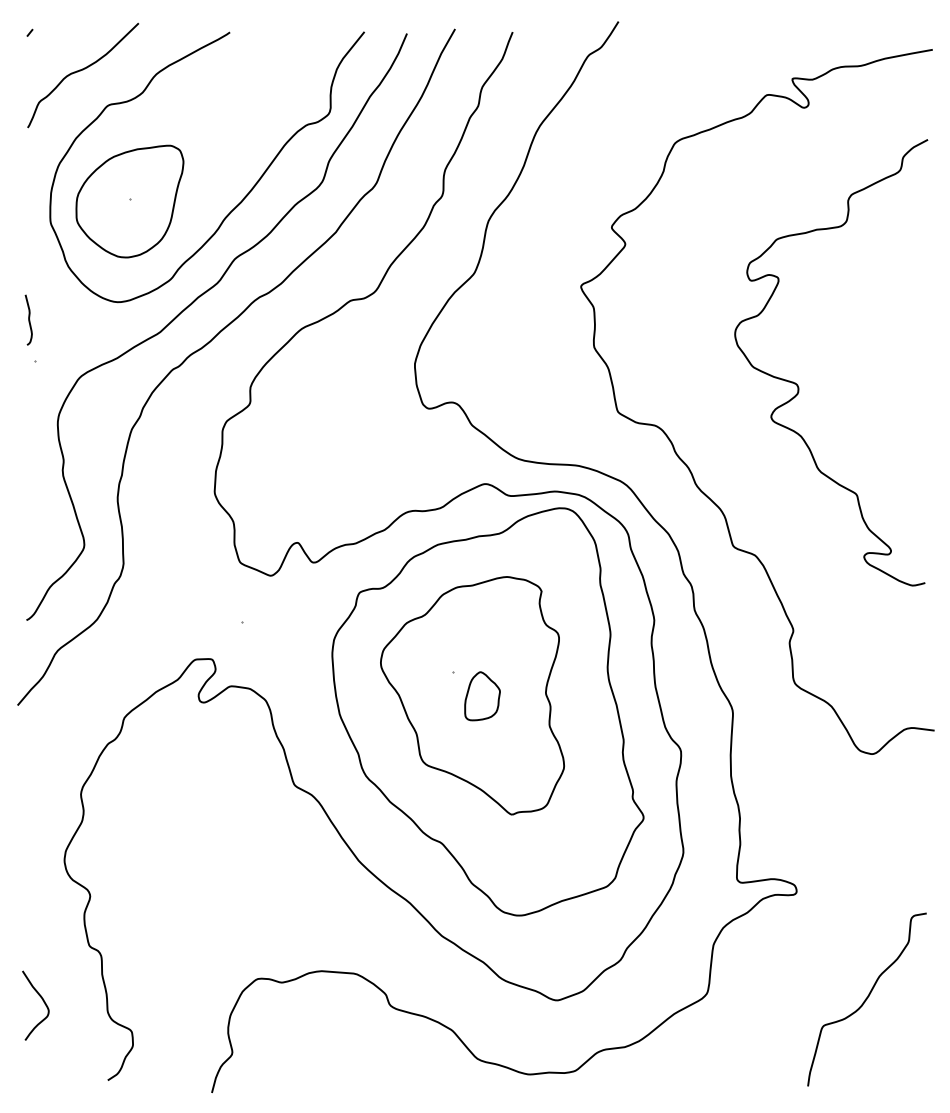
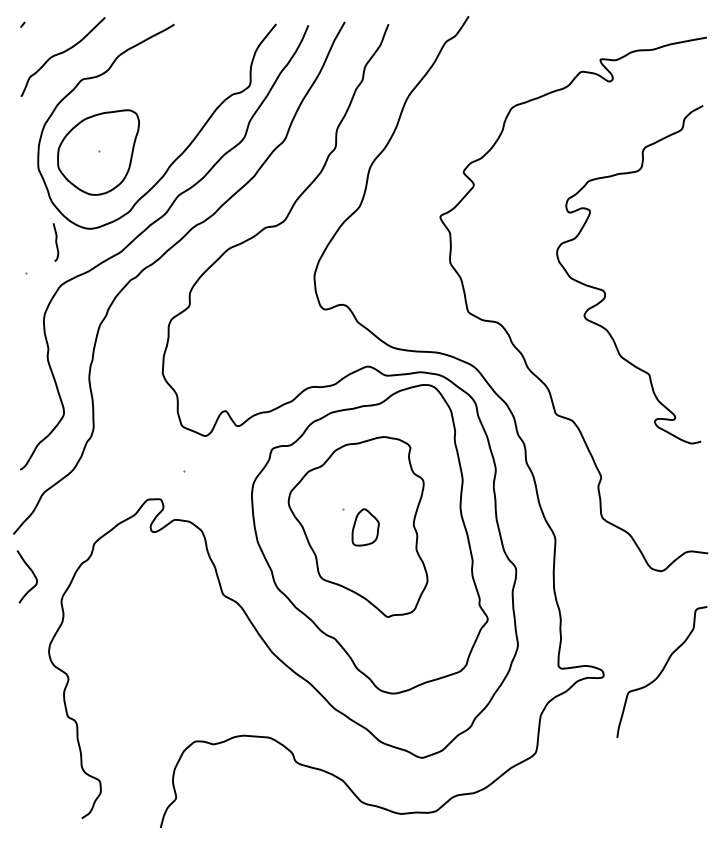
curve: (28, 320) -> (55, 242), moved
curve: (866, 998) -> (661, 671), moved
curve: (41, 999) -> (31, 572), moved

